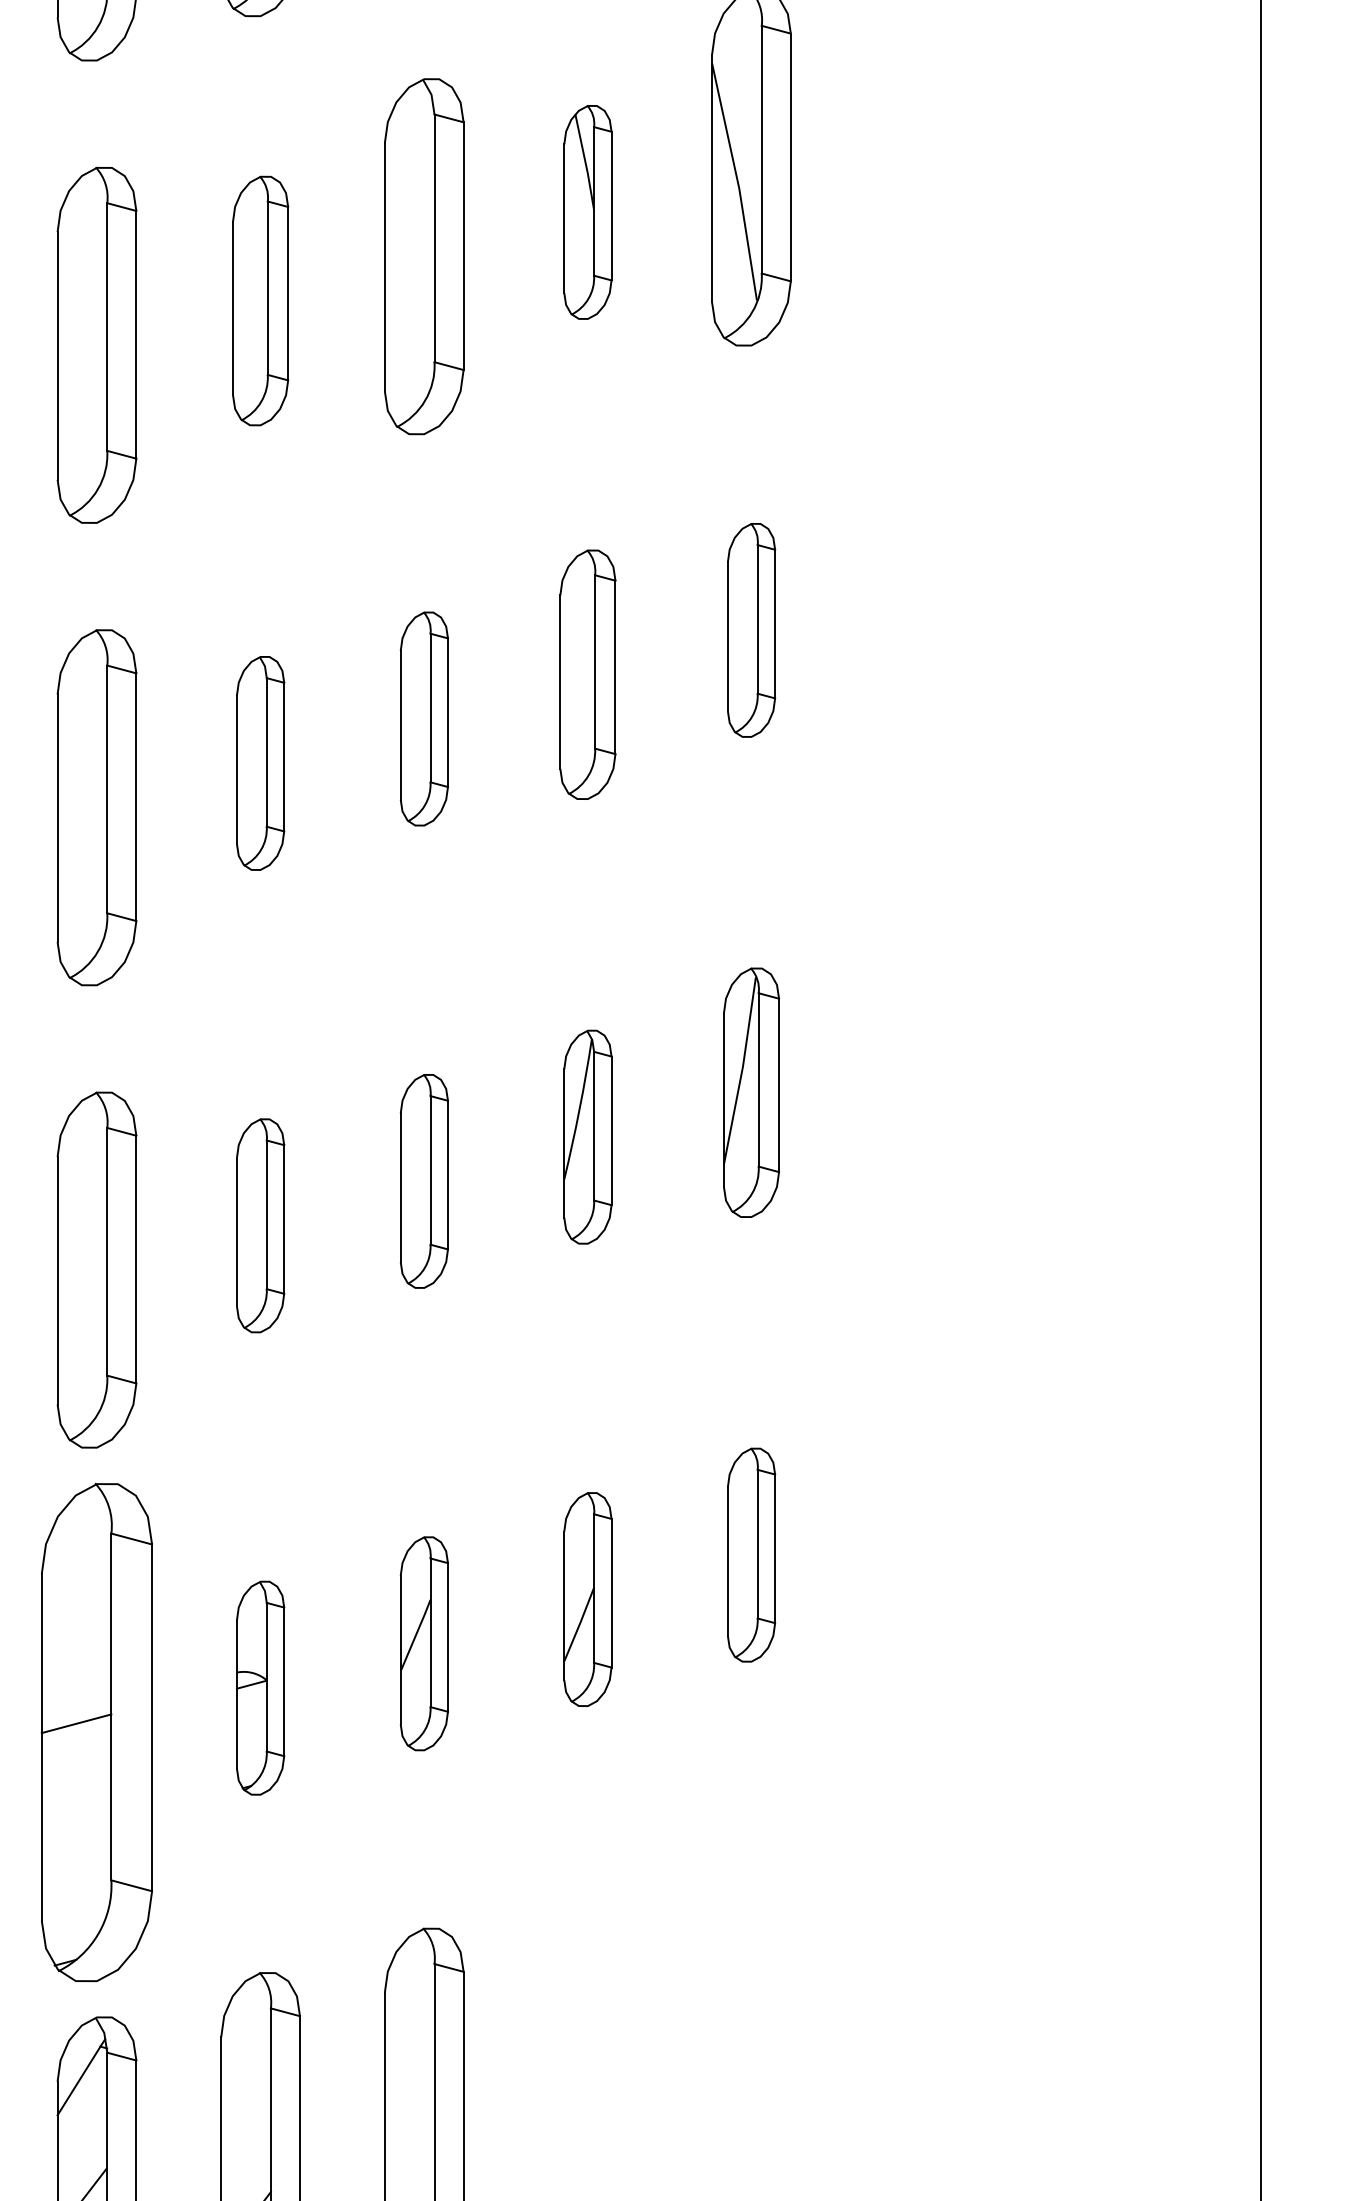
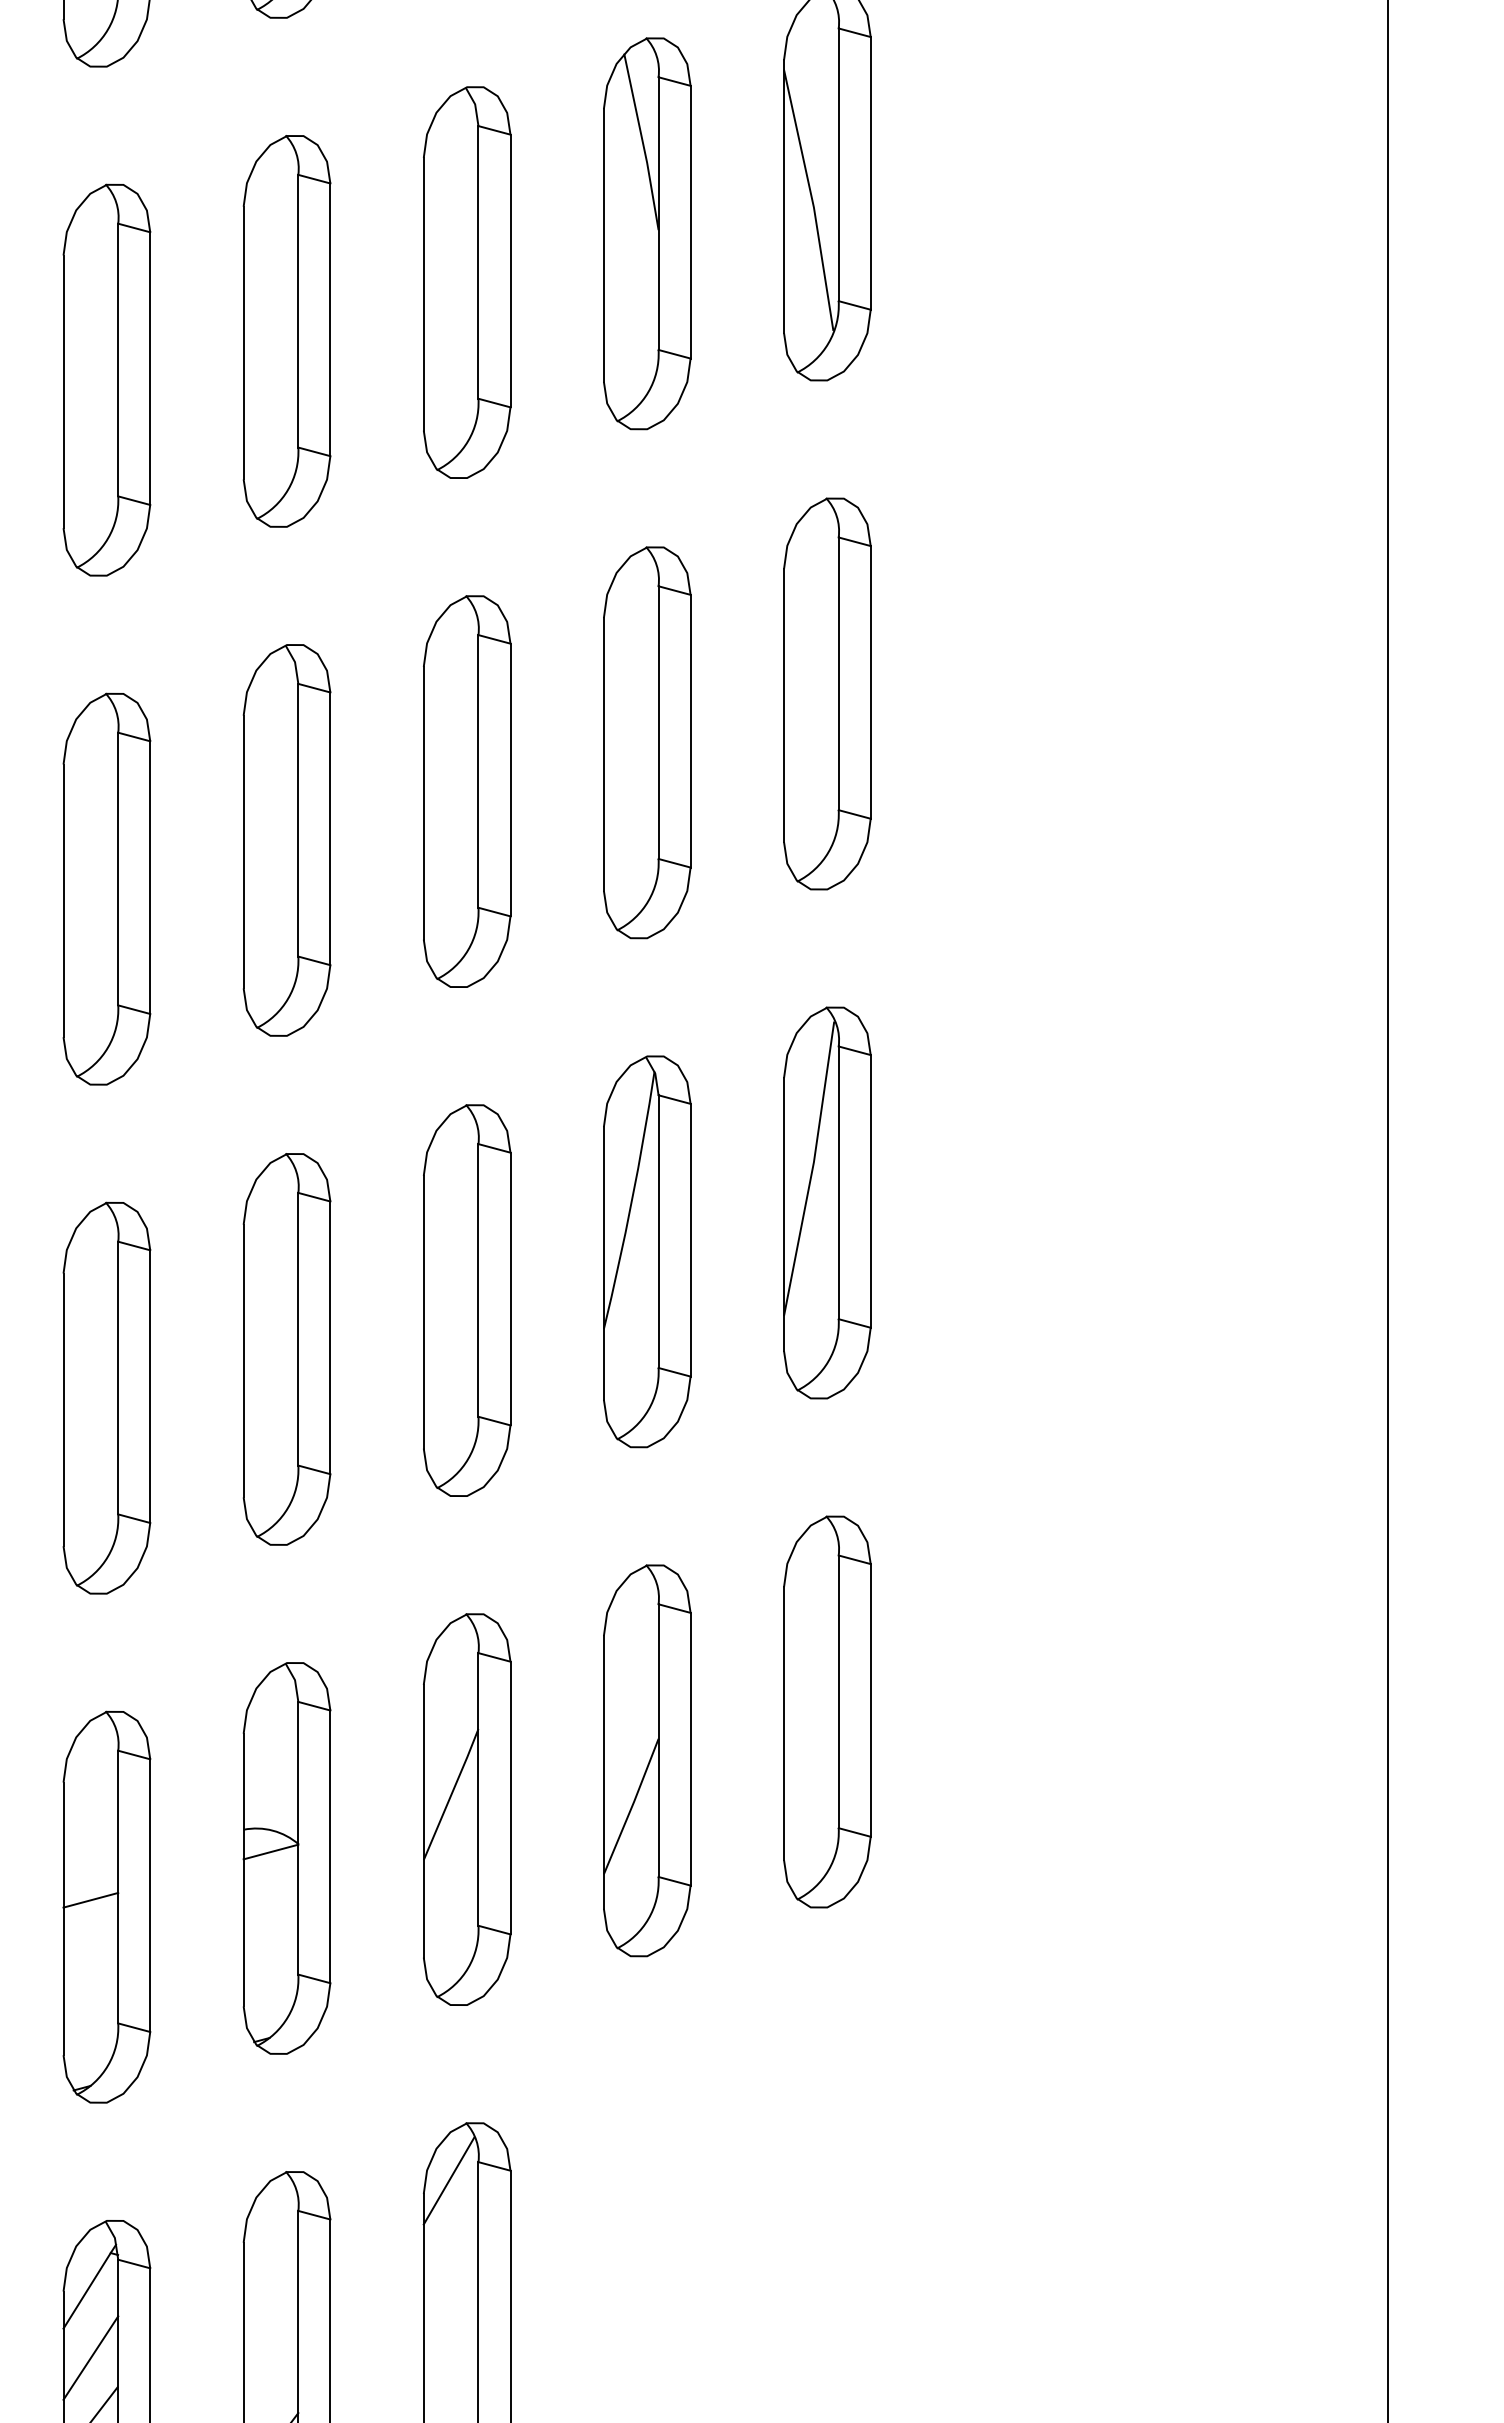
part: (588, 212) -> (647, 233), size x1.67
part: (260, 301) -> (286, 331), size x1.43
part: (751, 629) -> (827, 693), size x1.67
part: (588, 674) -> (647, 742), size x1.43
part: (424, 718) -> (467, 791), size x1.67
part: (260, 763) -> (286, 840), size x1.67
part: (751, 1092) -> (827, 1202), size x1.43
part: (588, 1136) -> (647, 1251), size x1.67
part: (424, 1181) -> (467, 1300), size x1.67
part: (260, 1225) -> (286, 1349), size x1.67
part: (751, 1554) -> (827, 1711), size x1.67
part: (588, 1599) -> (647, 1760), size x1.67
part: (424, 1643) -> (467, 1809), size x1.67
part: (260, 1688) -> (286, 1858), size x1.67
part: (96, 1731) -> (106, 1906), size x0.71
line: (407, 1980) -> (448, 2180), added
line: (82, 2141) -> (90, 2357), added

